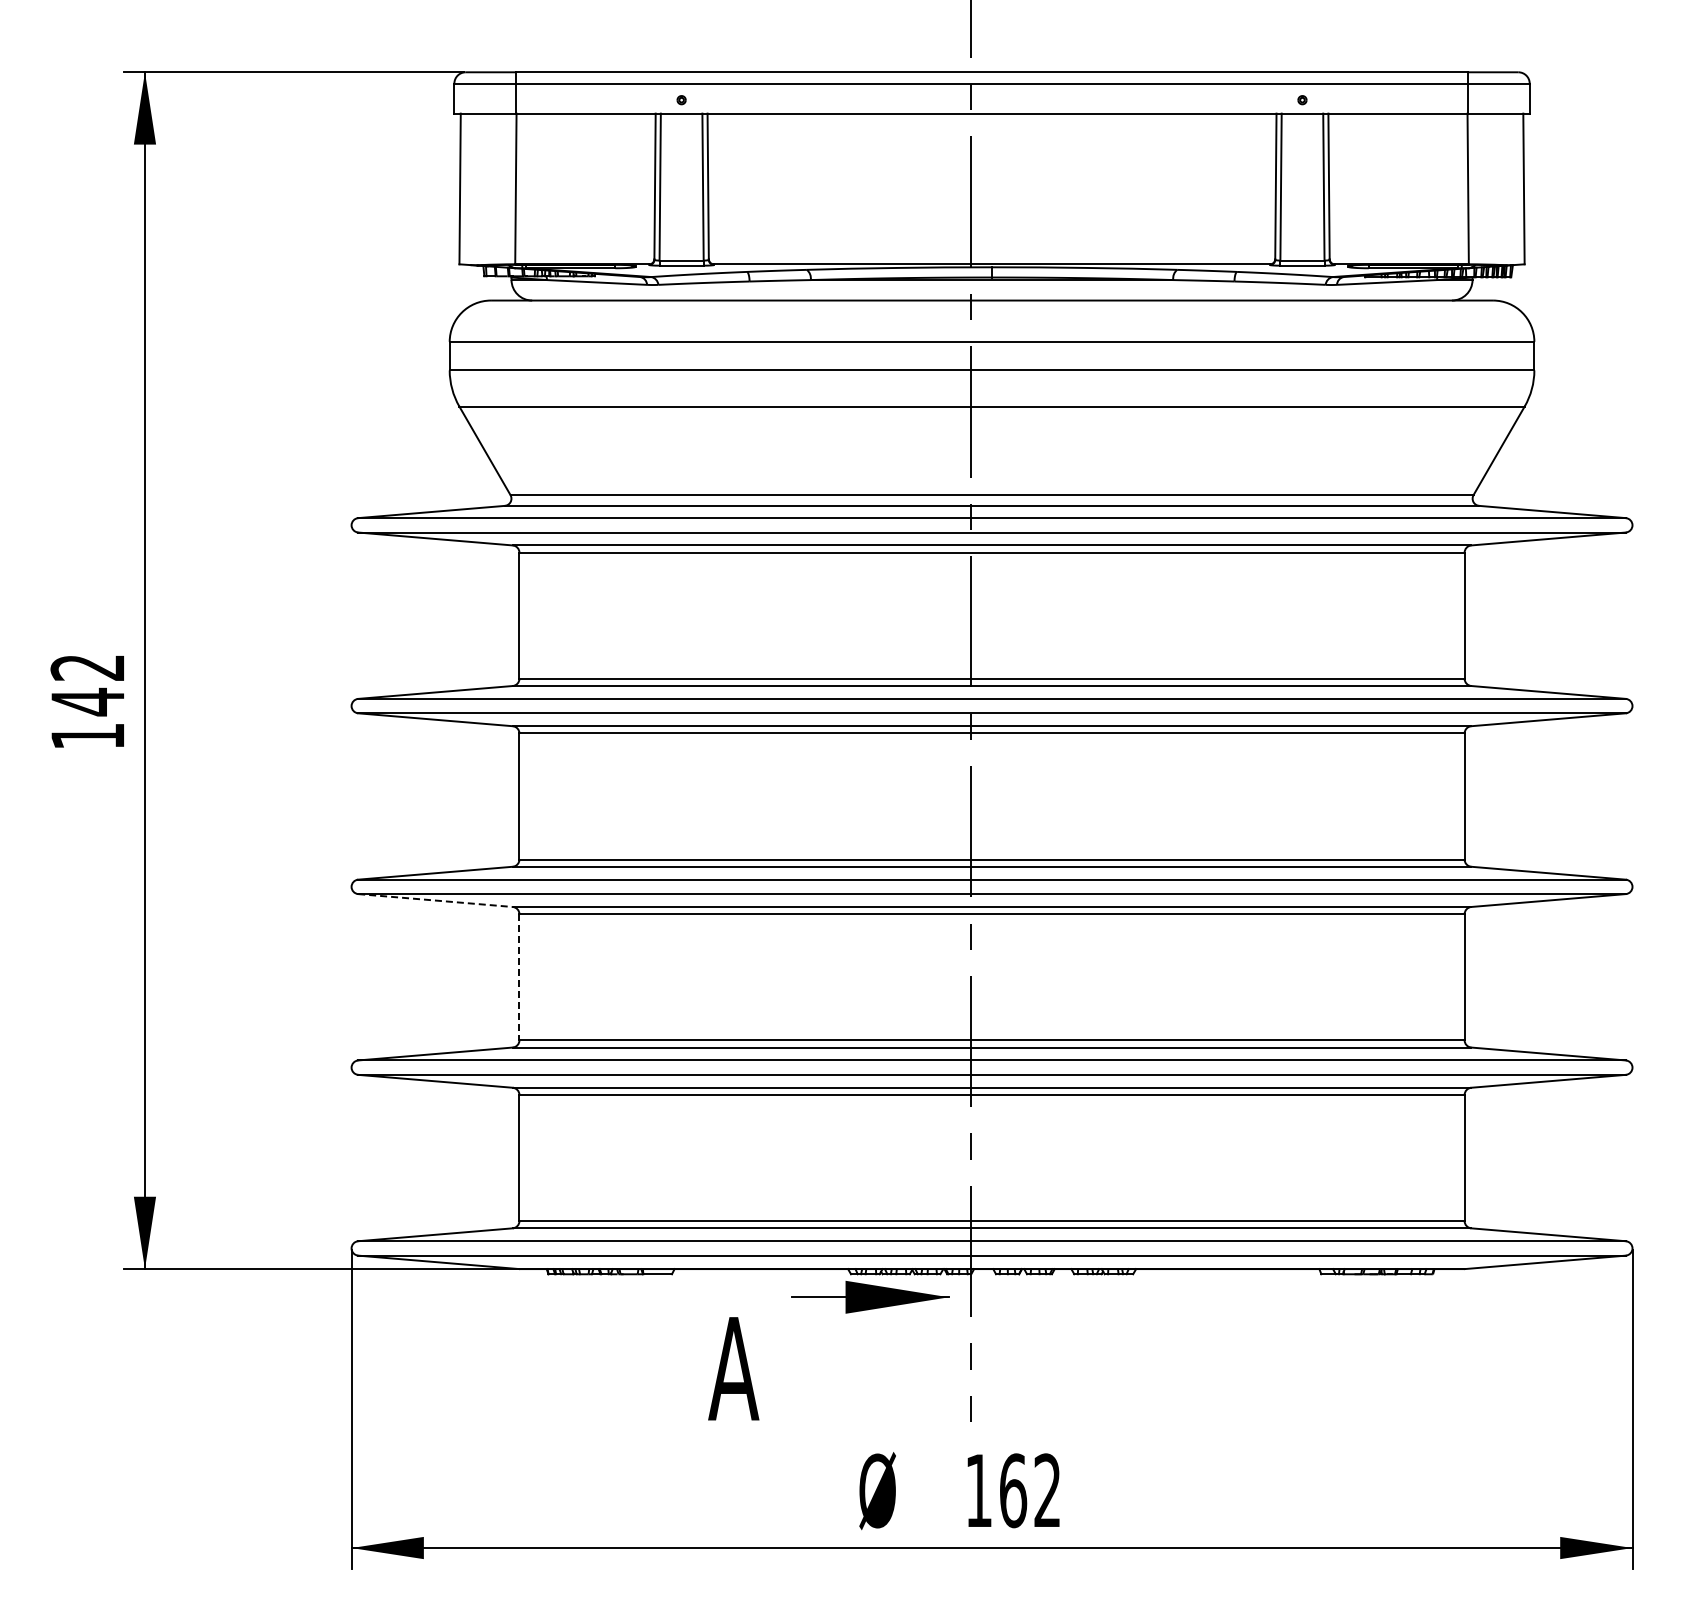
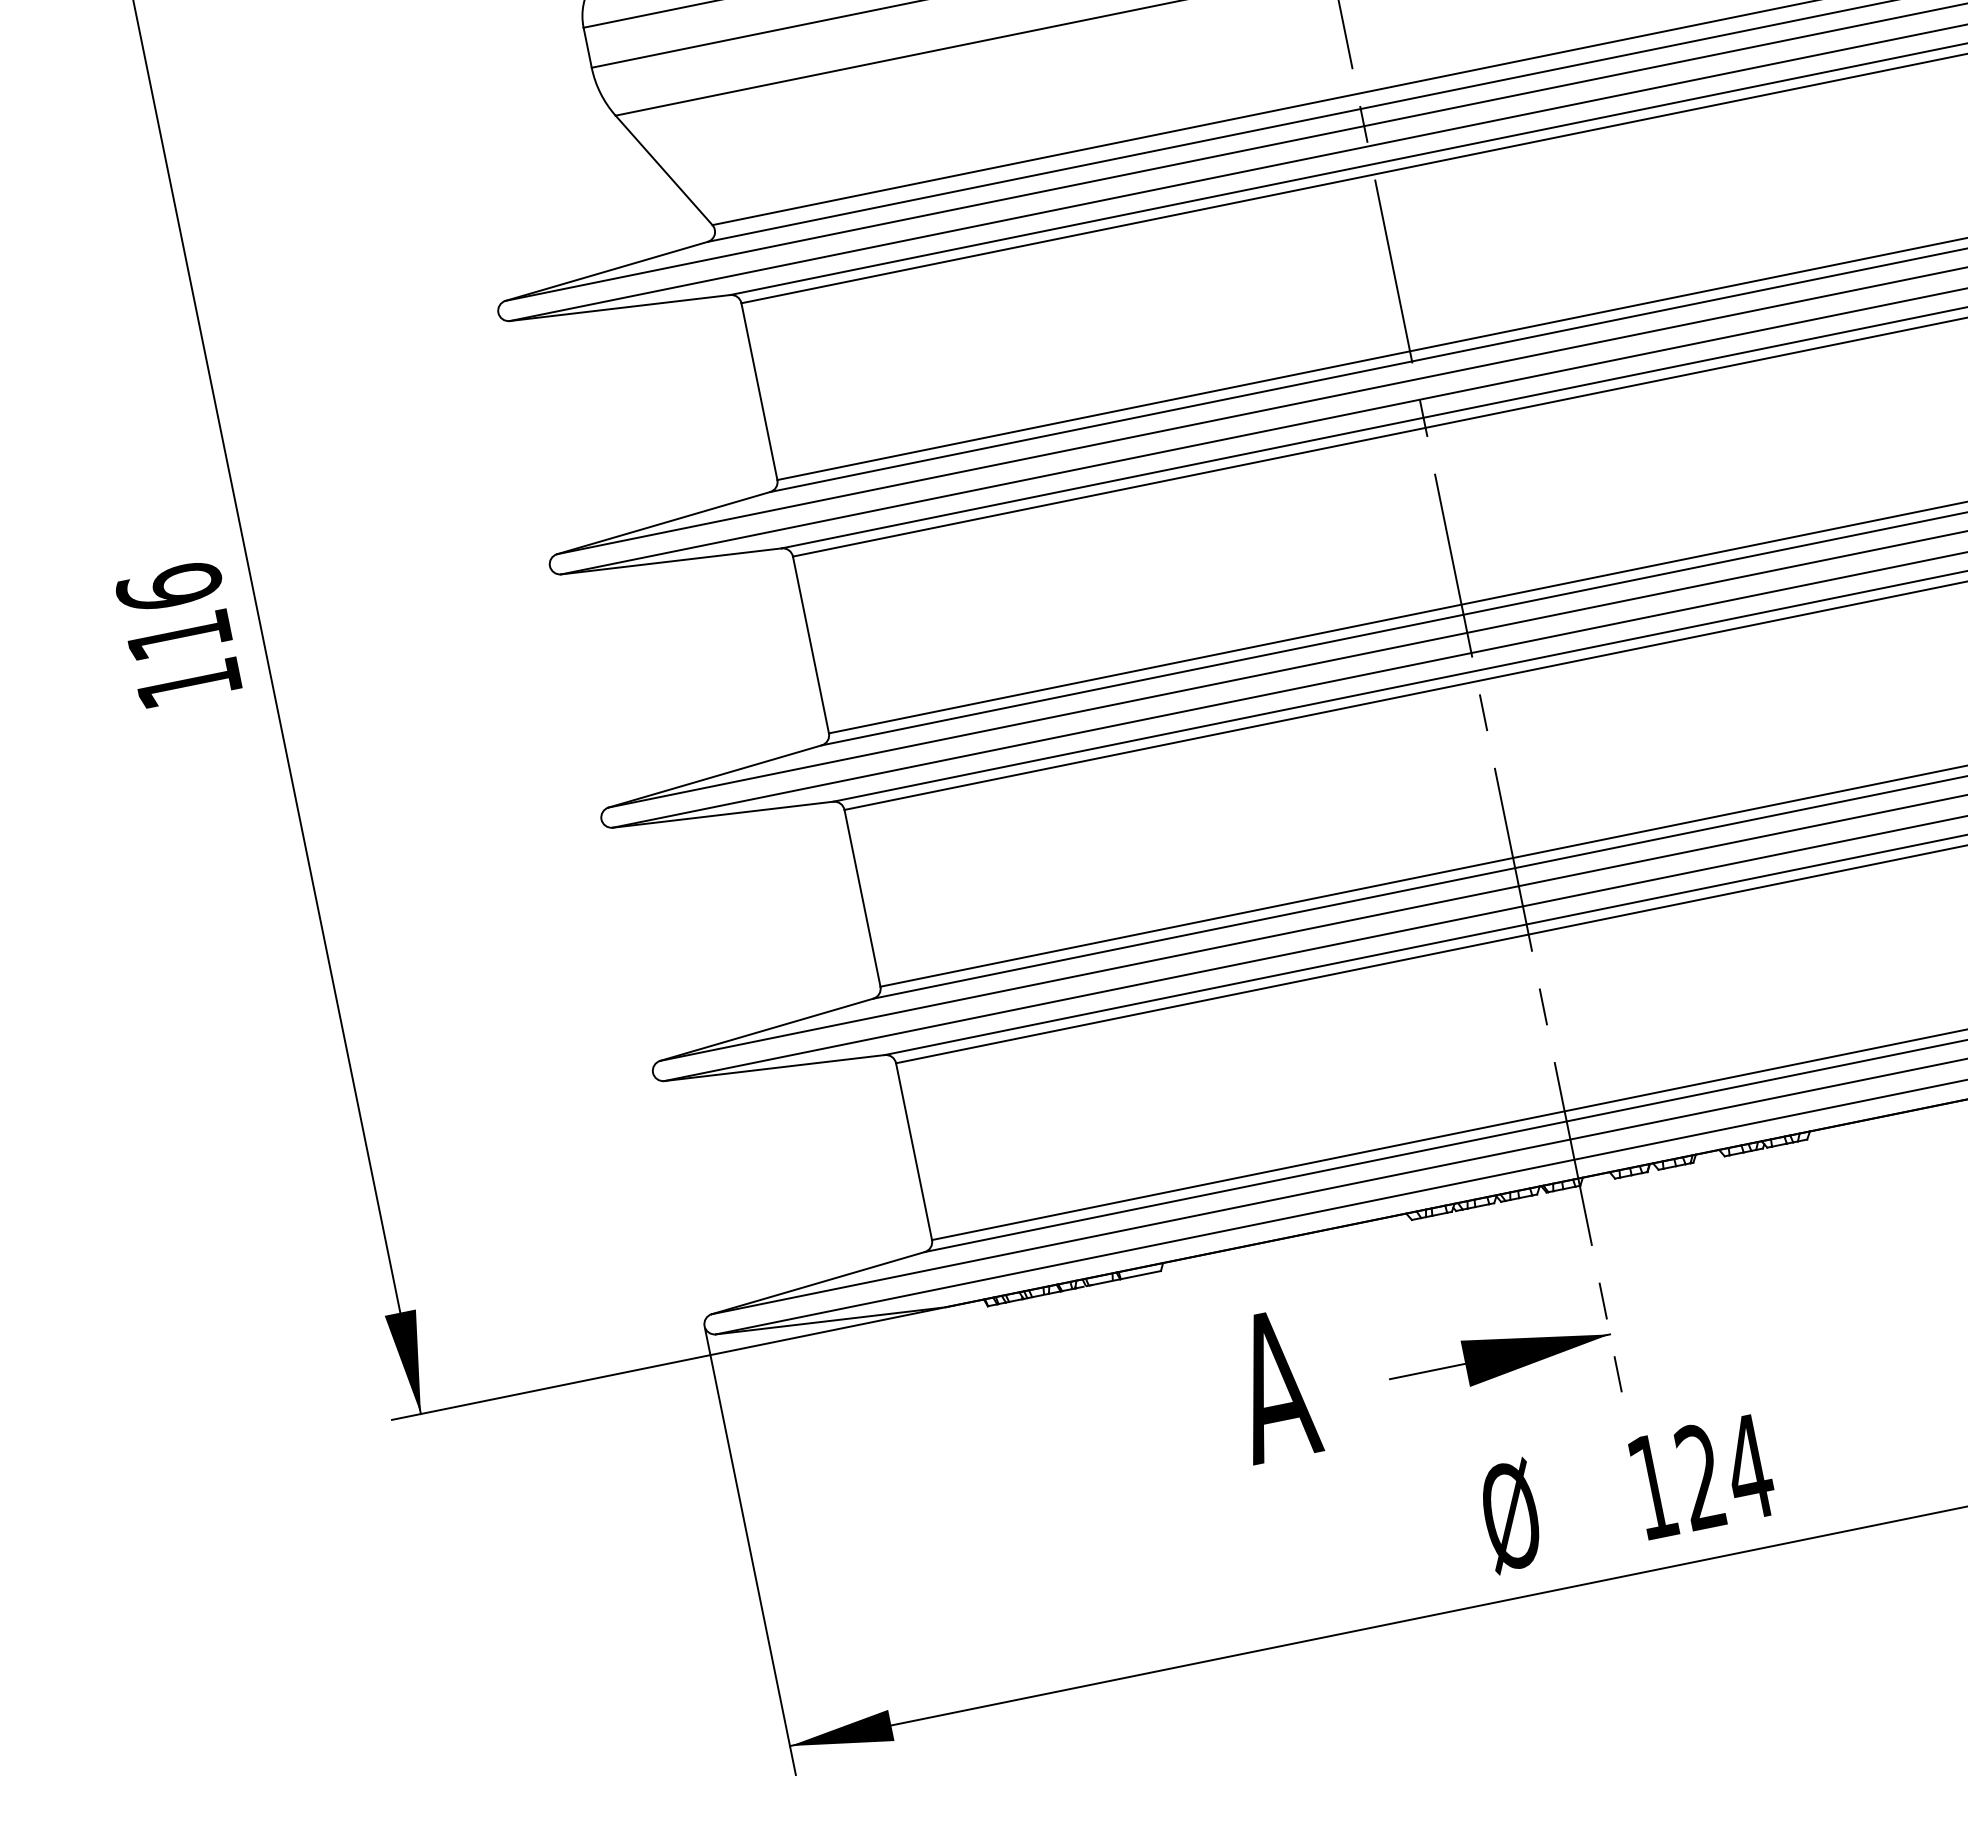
text: (87, 684) -> (173, 611), 142 -> 116
line: (435, 900) -> (722, 814), dashed -> solid
line: (519, 977) -> (862, 898), dashed -> solid
part: (870, 1297) -> (1500, 1357), moved
text: (1030, 1490) -> (1725, 1471), 162 -> 124

